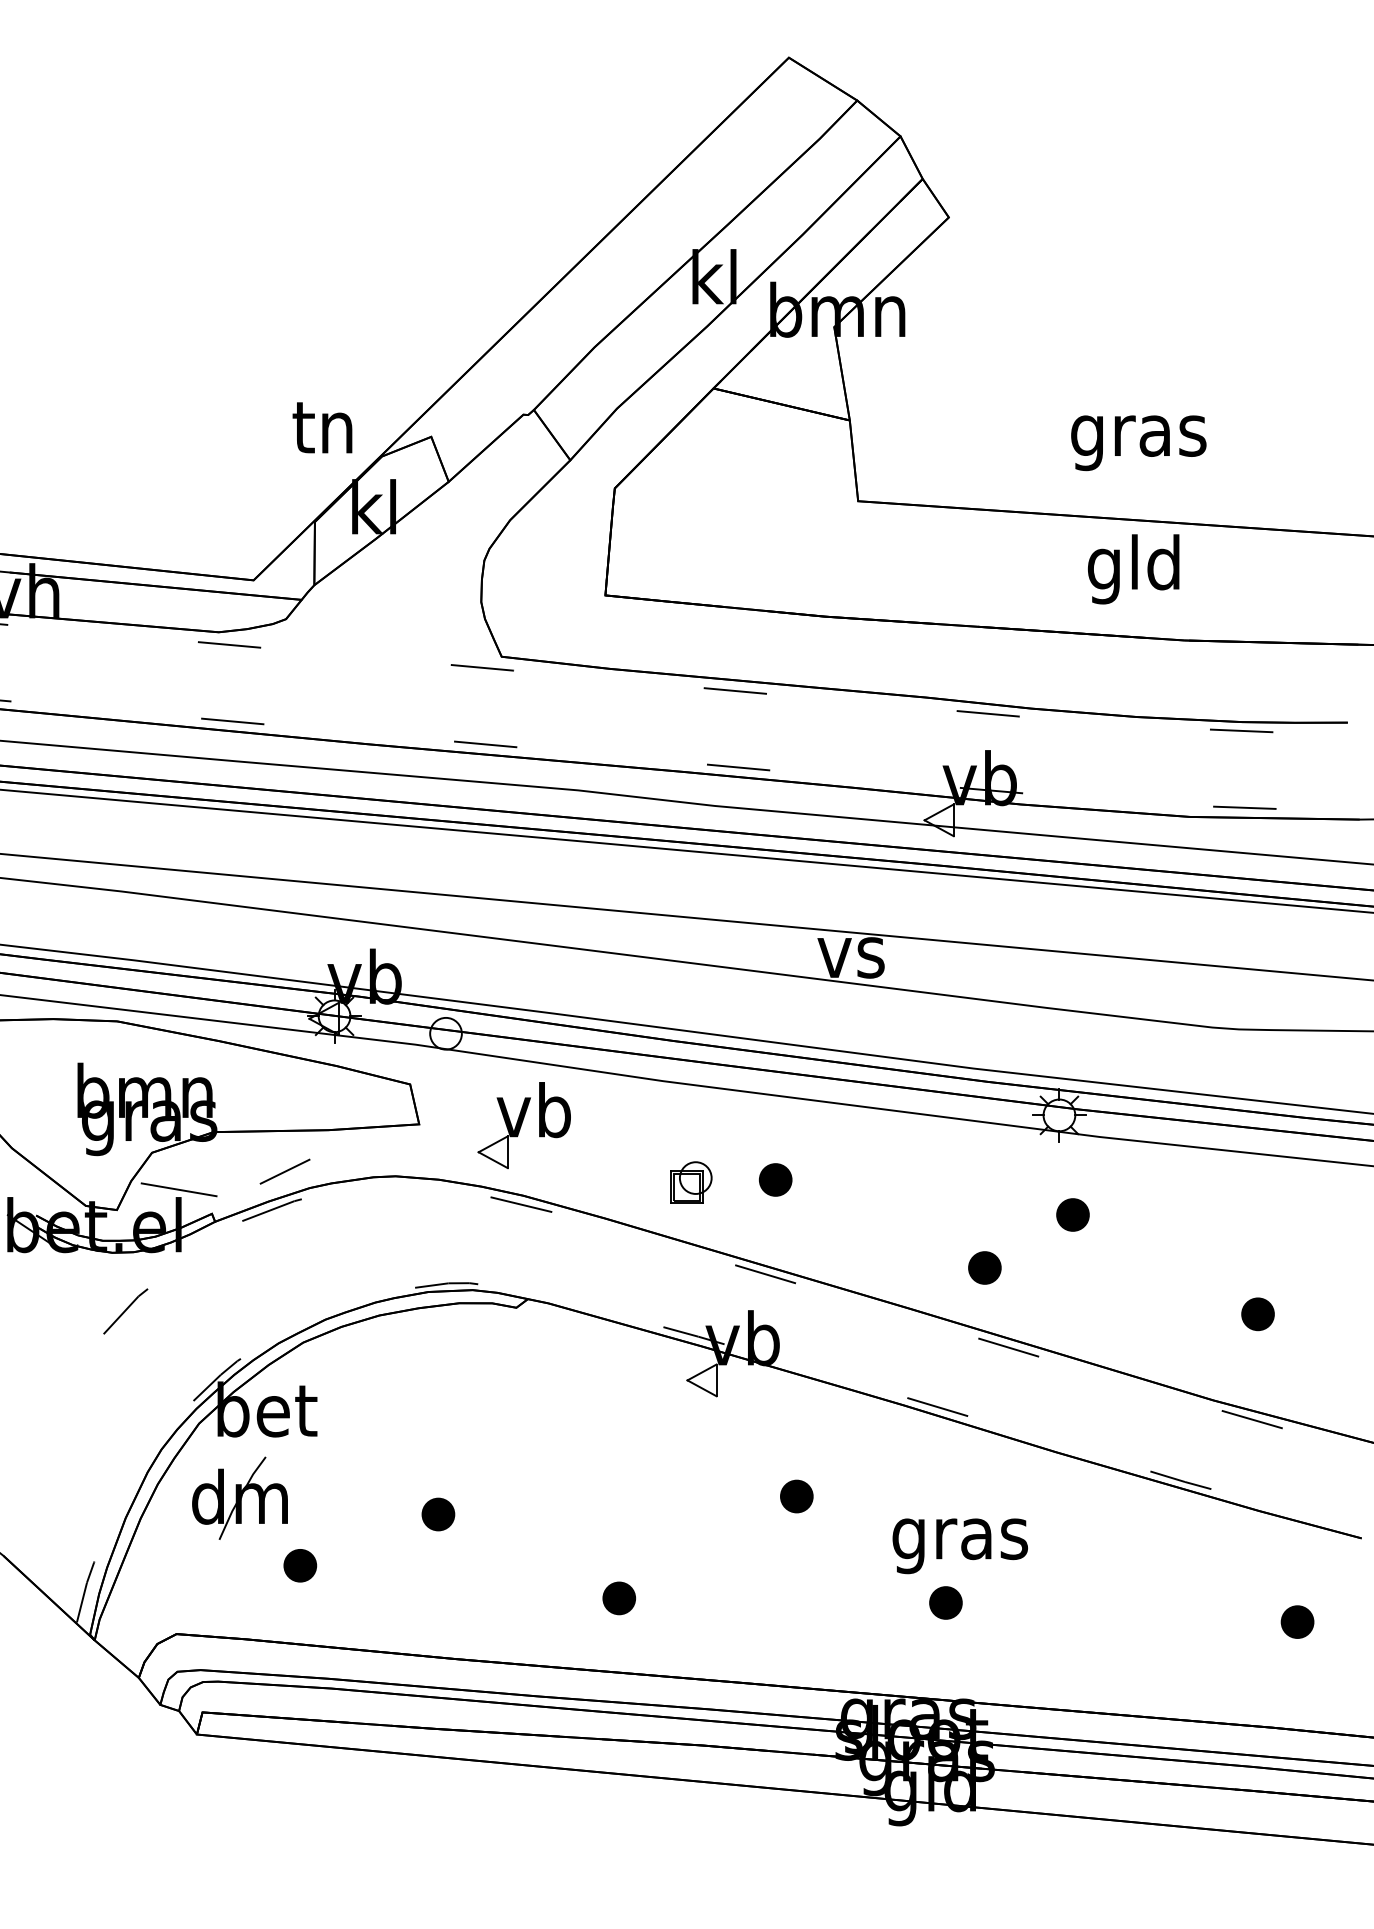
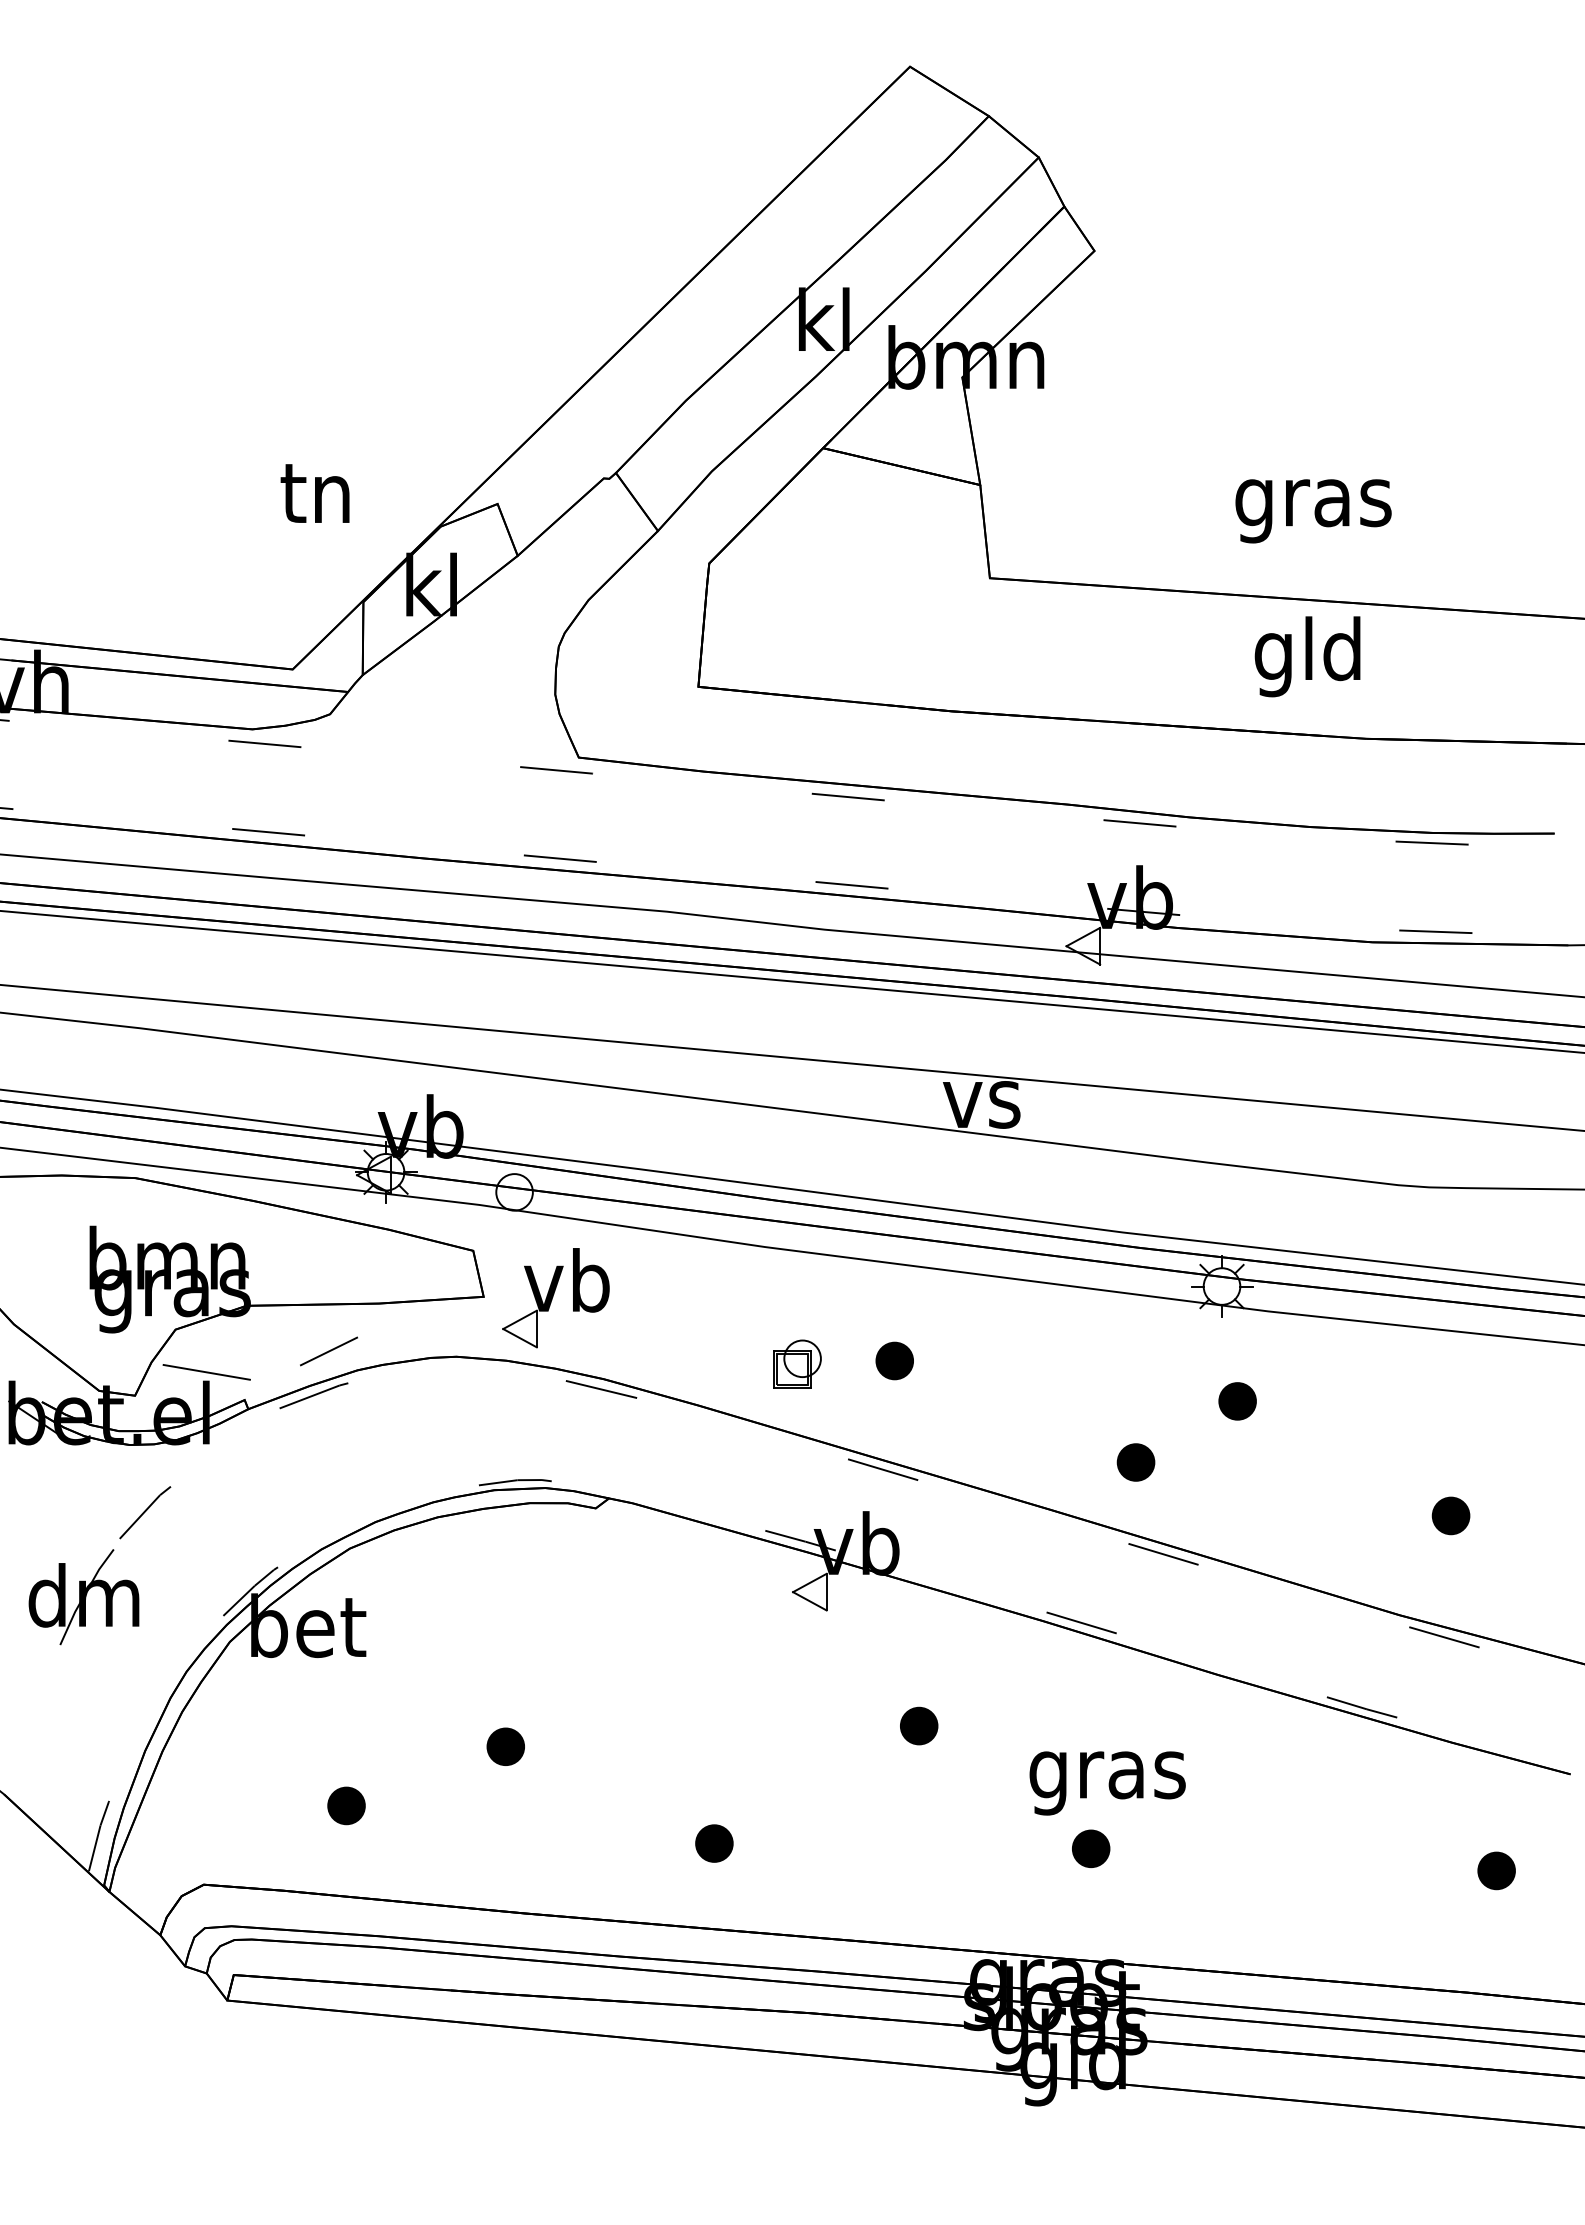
text: (321, 427) -> (314, 493), moved
part: (523, 1125) -> (555, 1298), moved
part: (239, 1498) -> (83, 1597), moved

